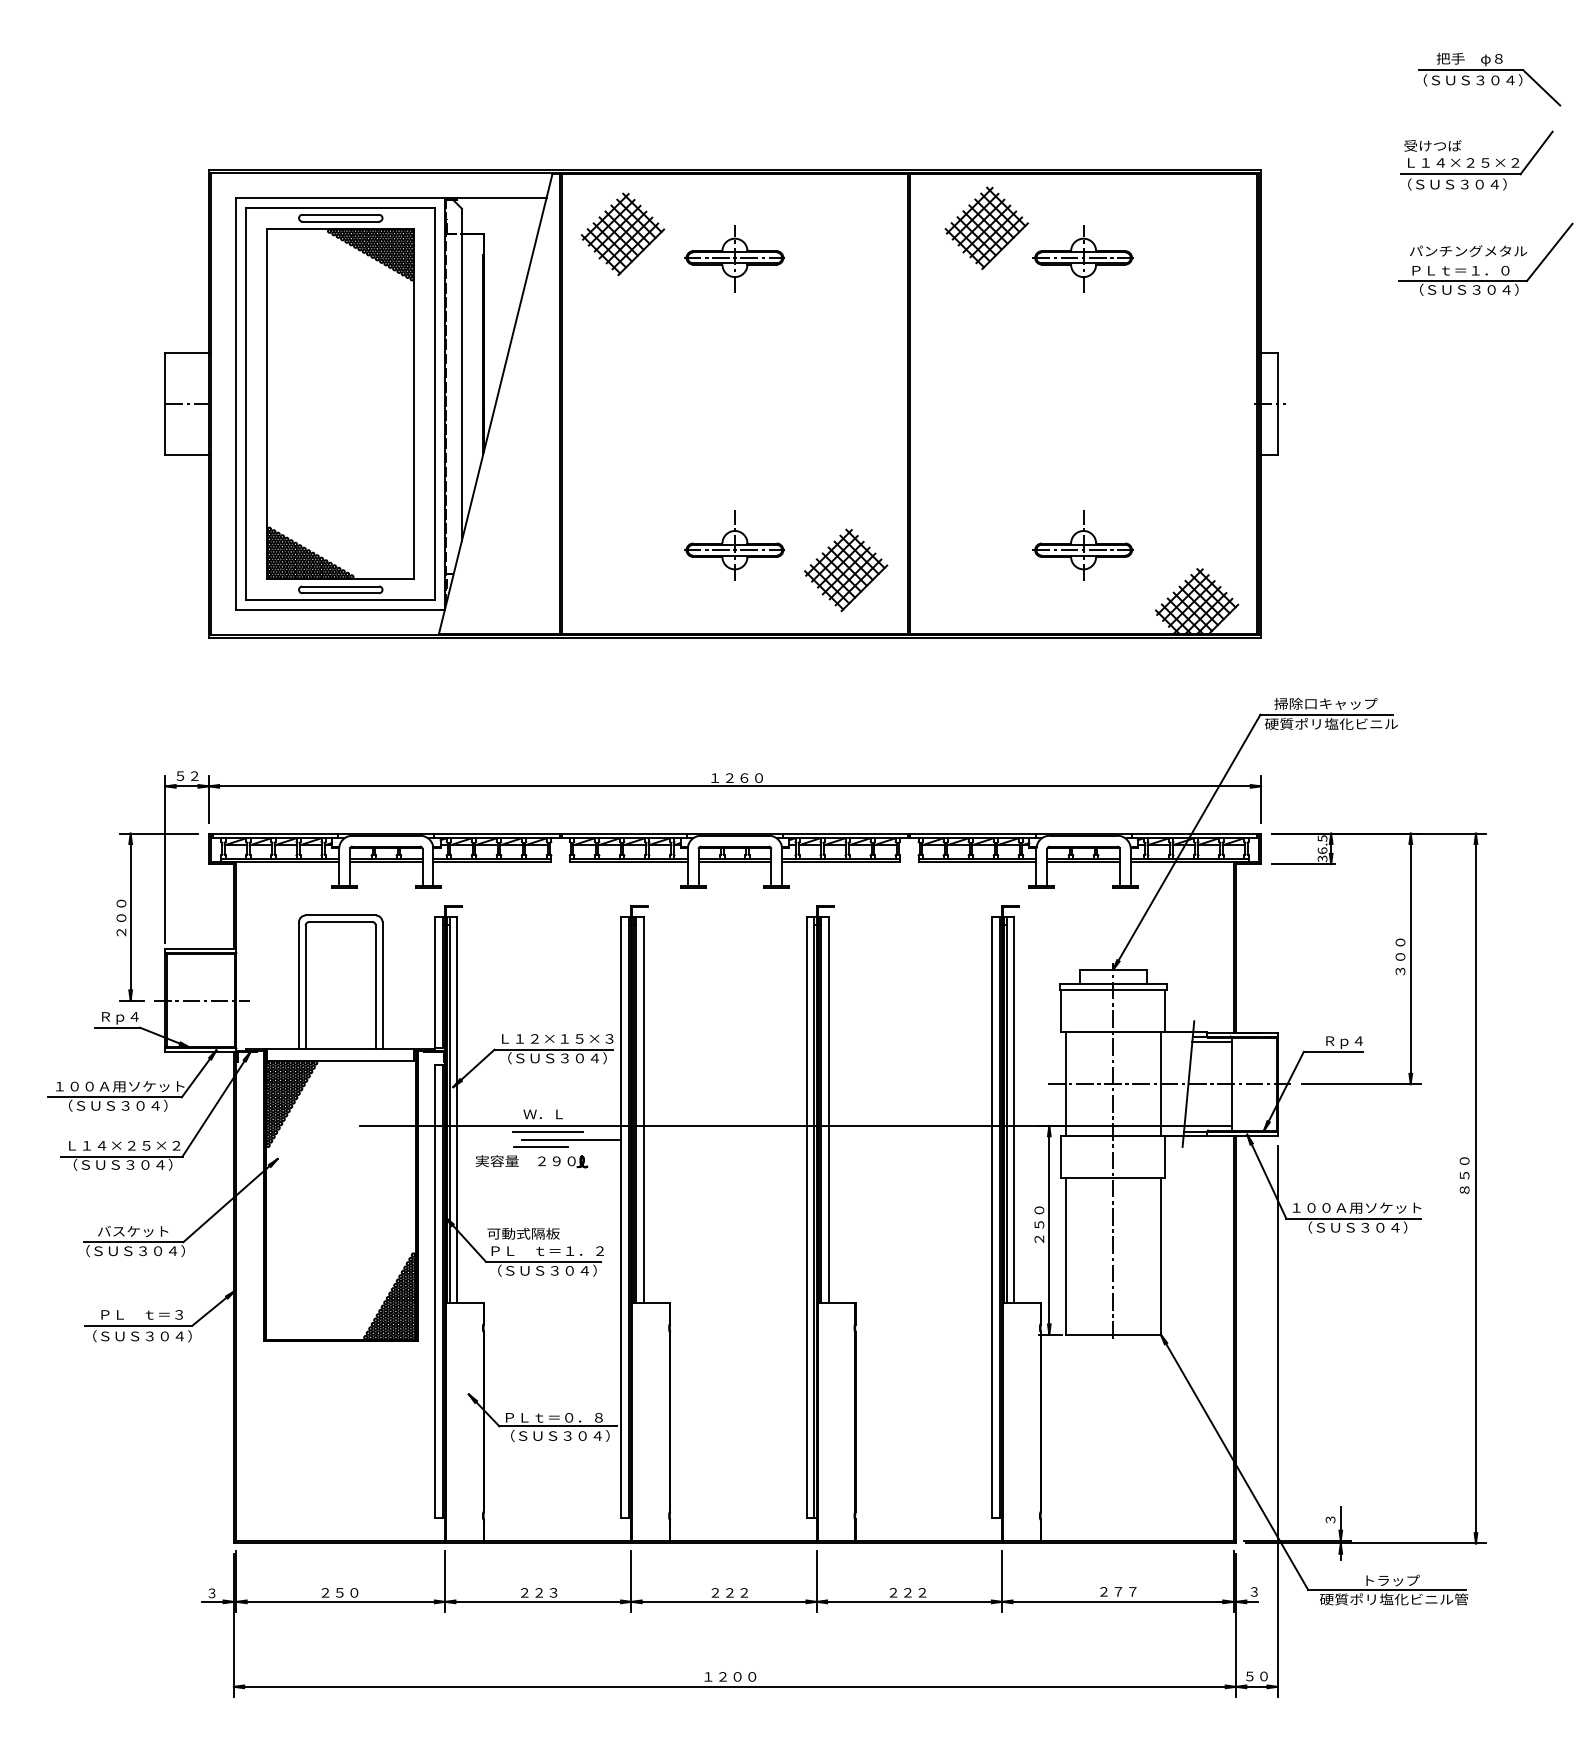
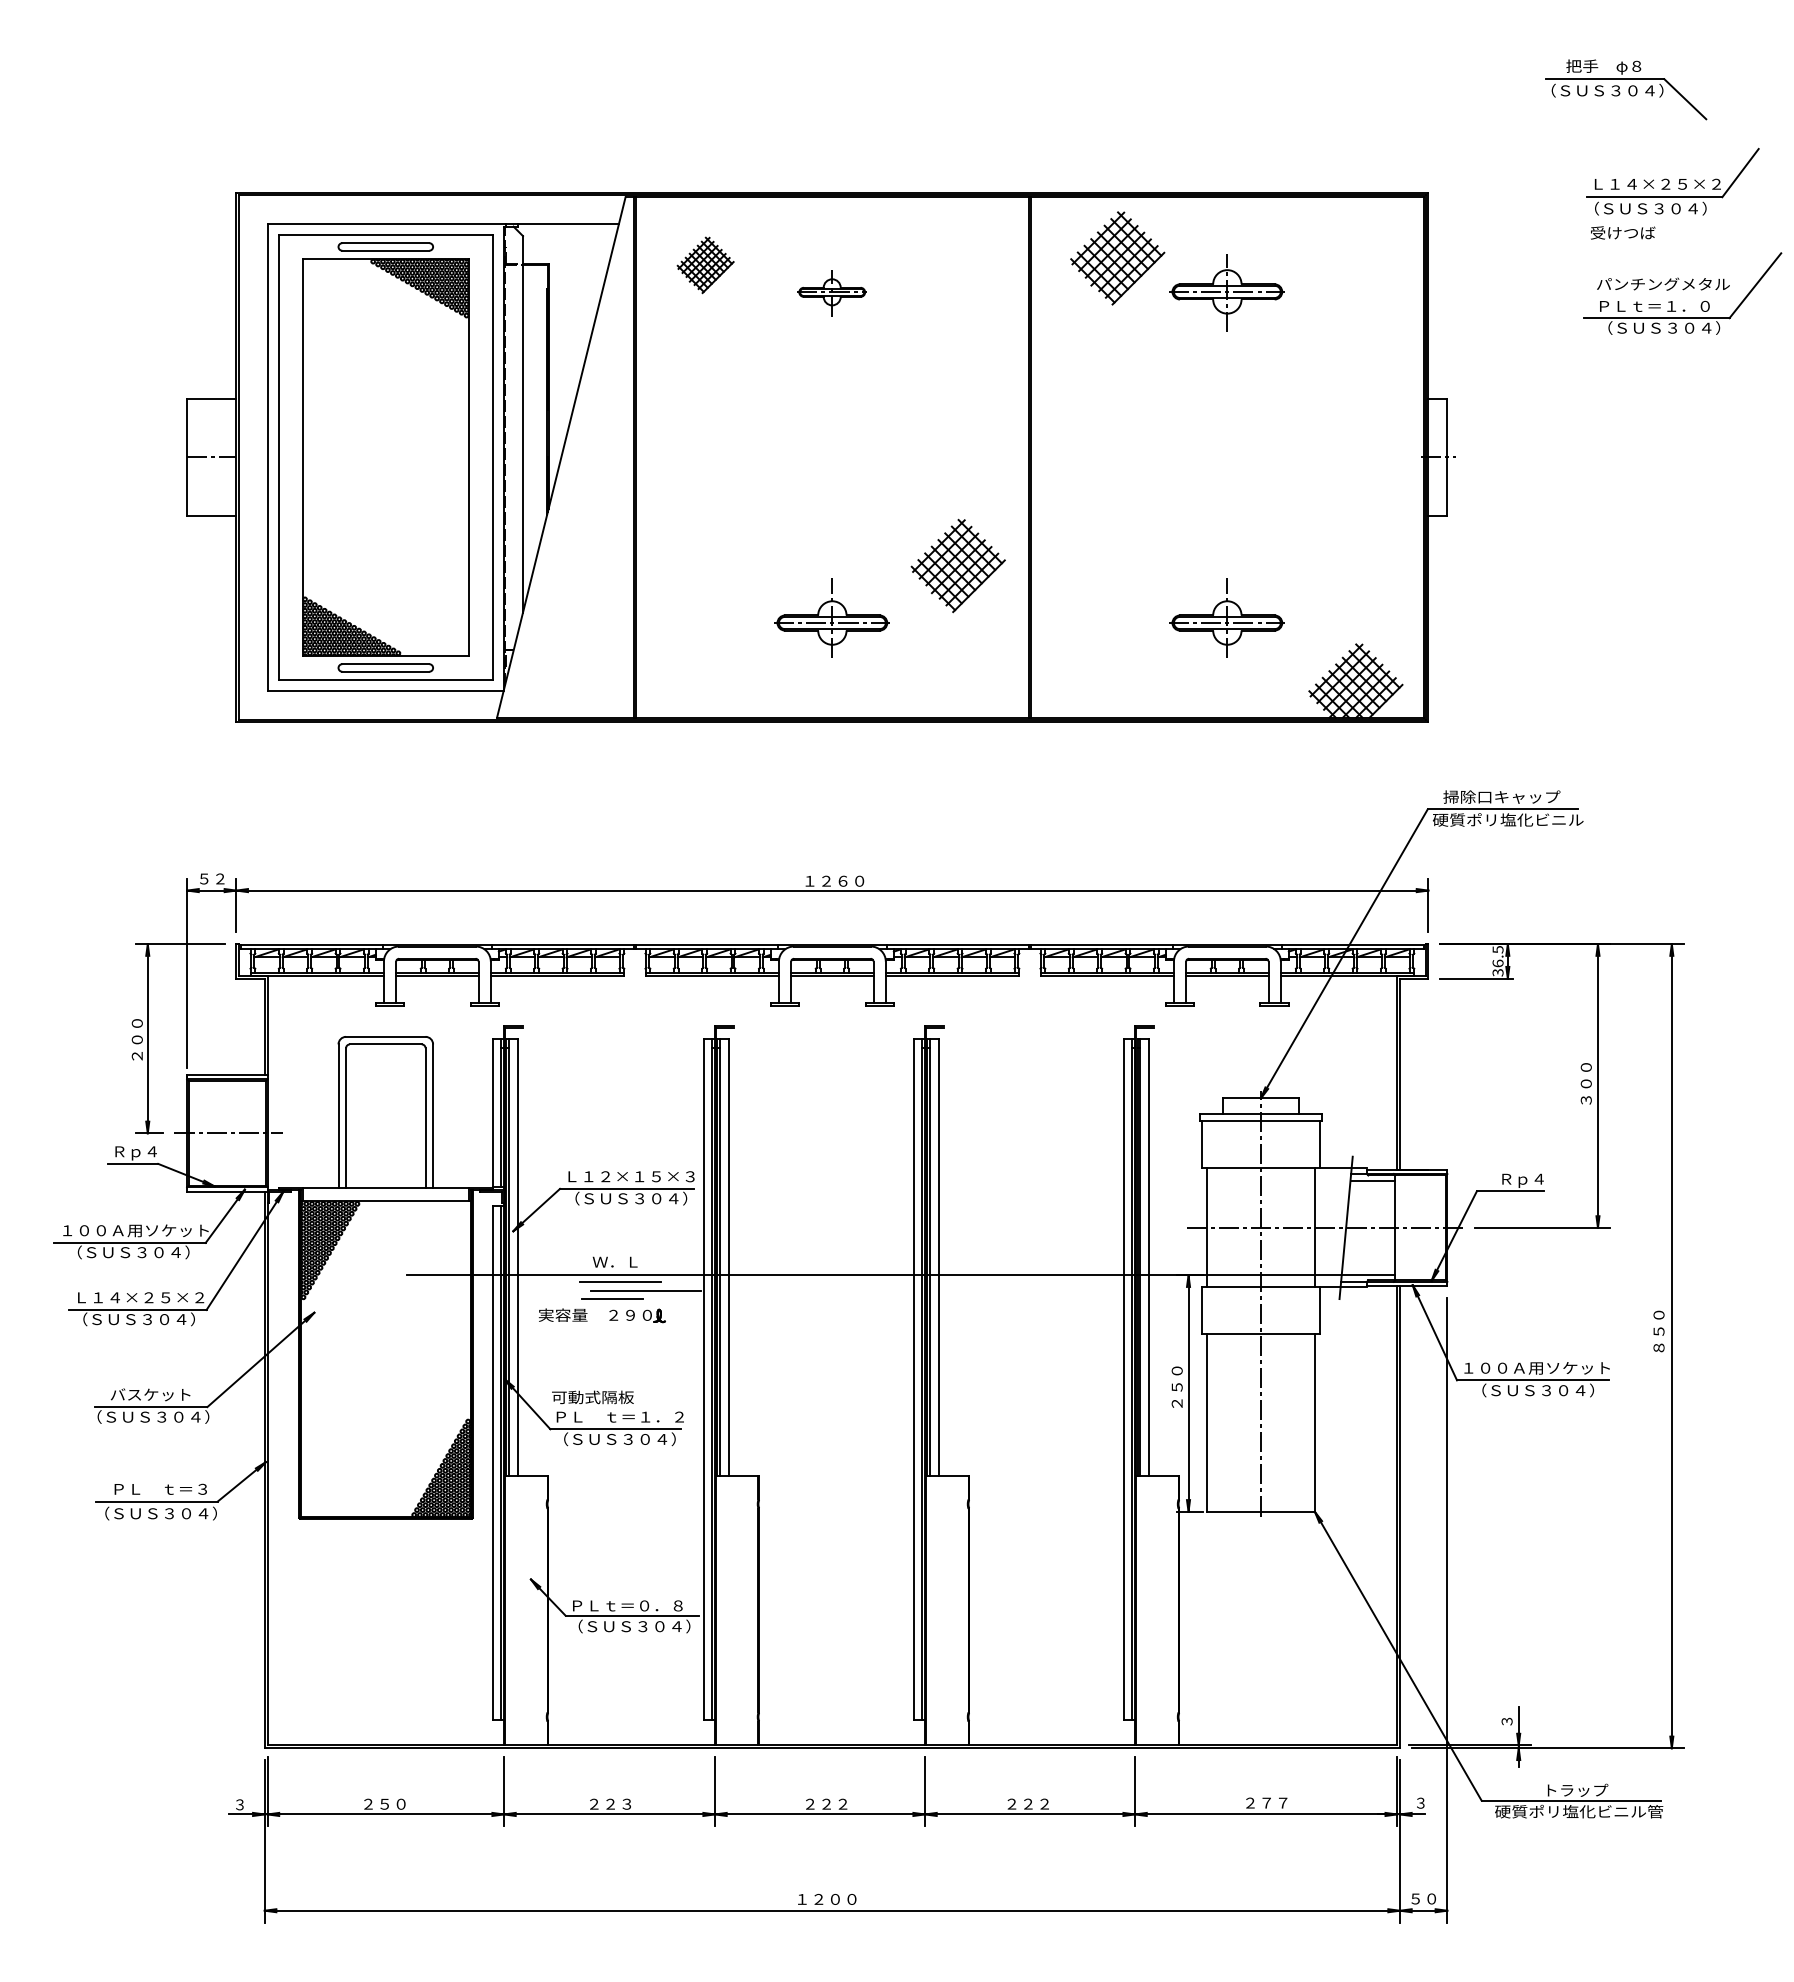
part: (1489, 79) -> (1626, 89), moved
text: (1433, 145) -> (1623, 232), moved
part: (622, 234) -> (705, 265), size x0.6
part: (734, 258) -> (831, 292), size x0.6
part: (845, 570) -> (957, 565), moved

